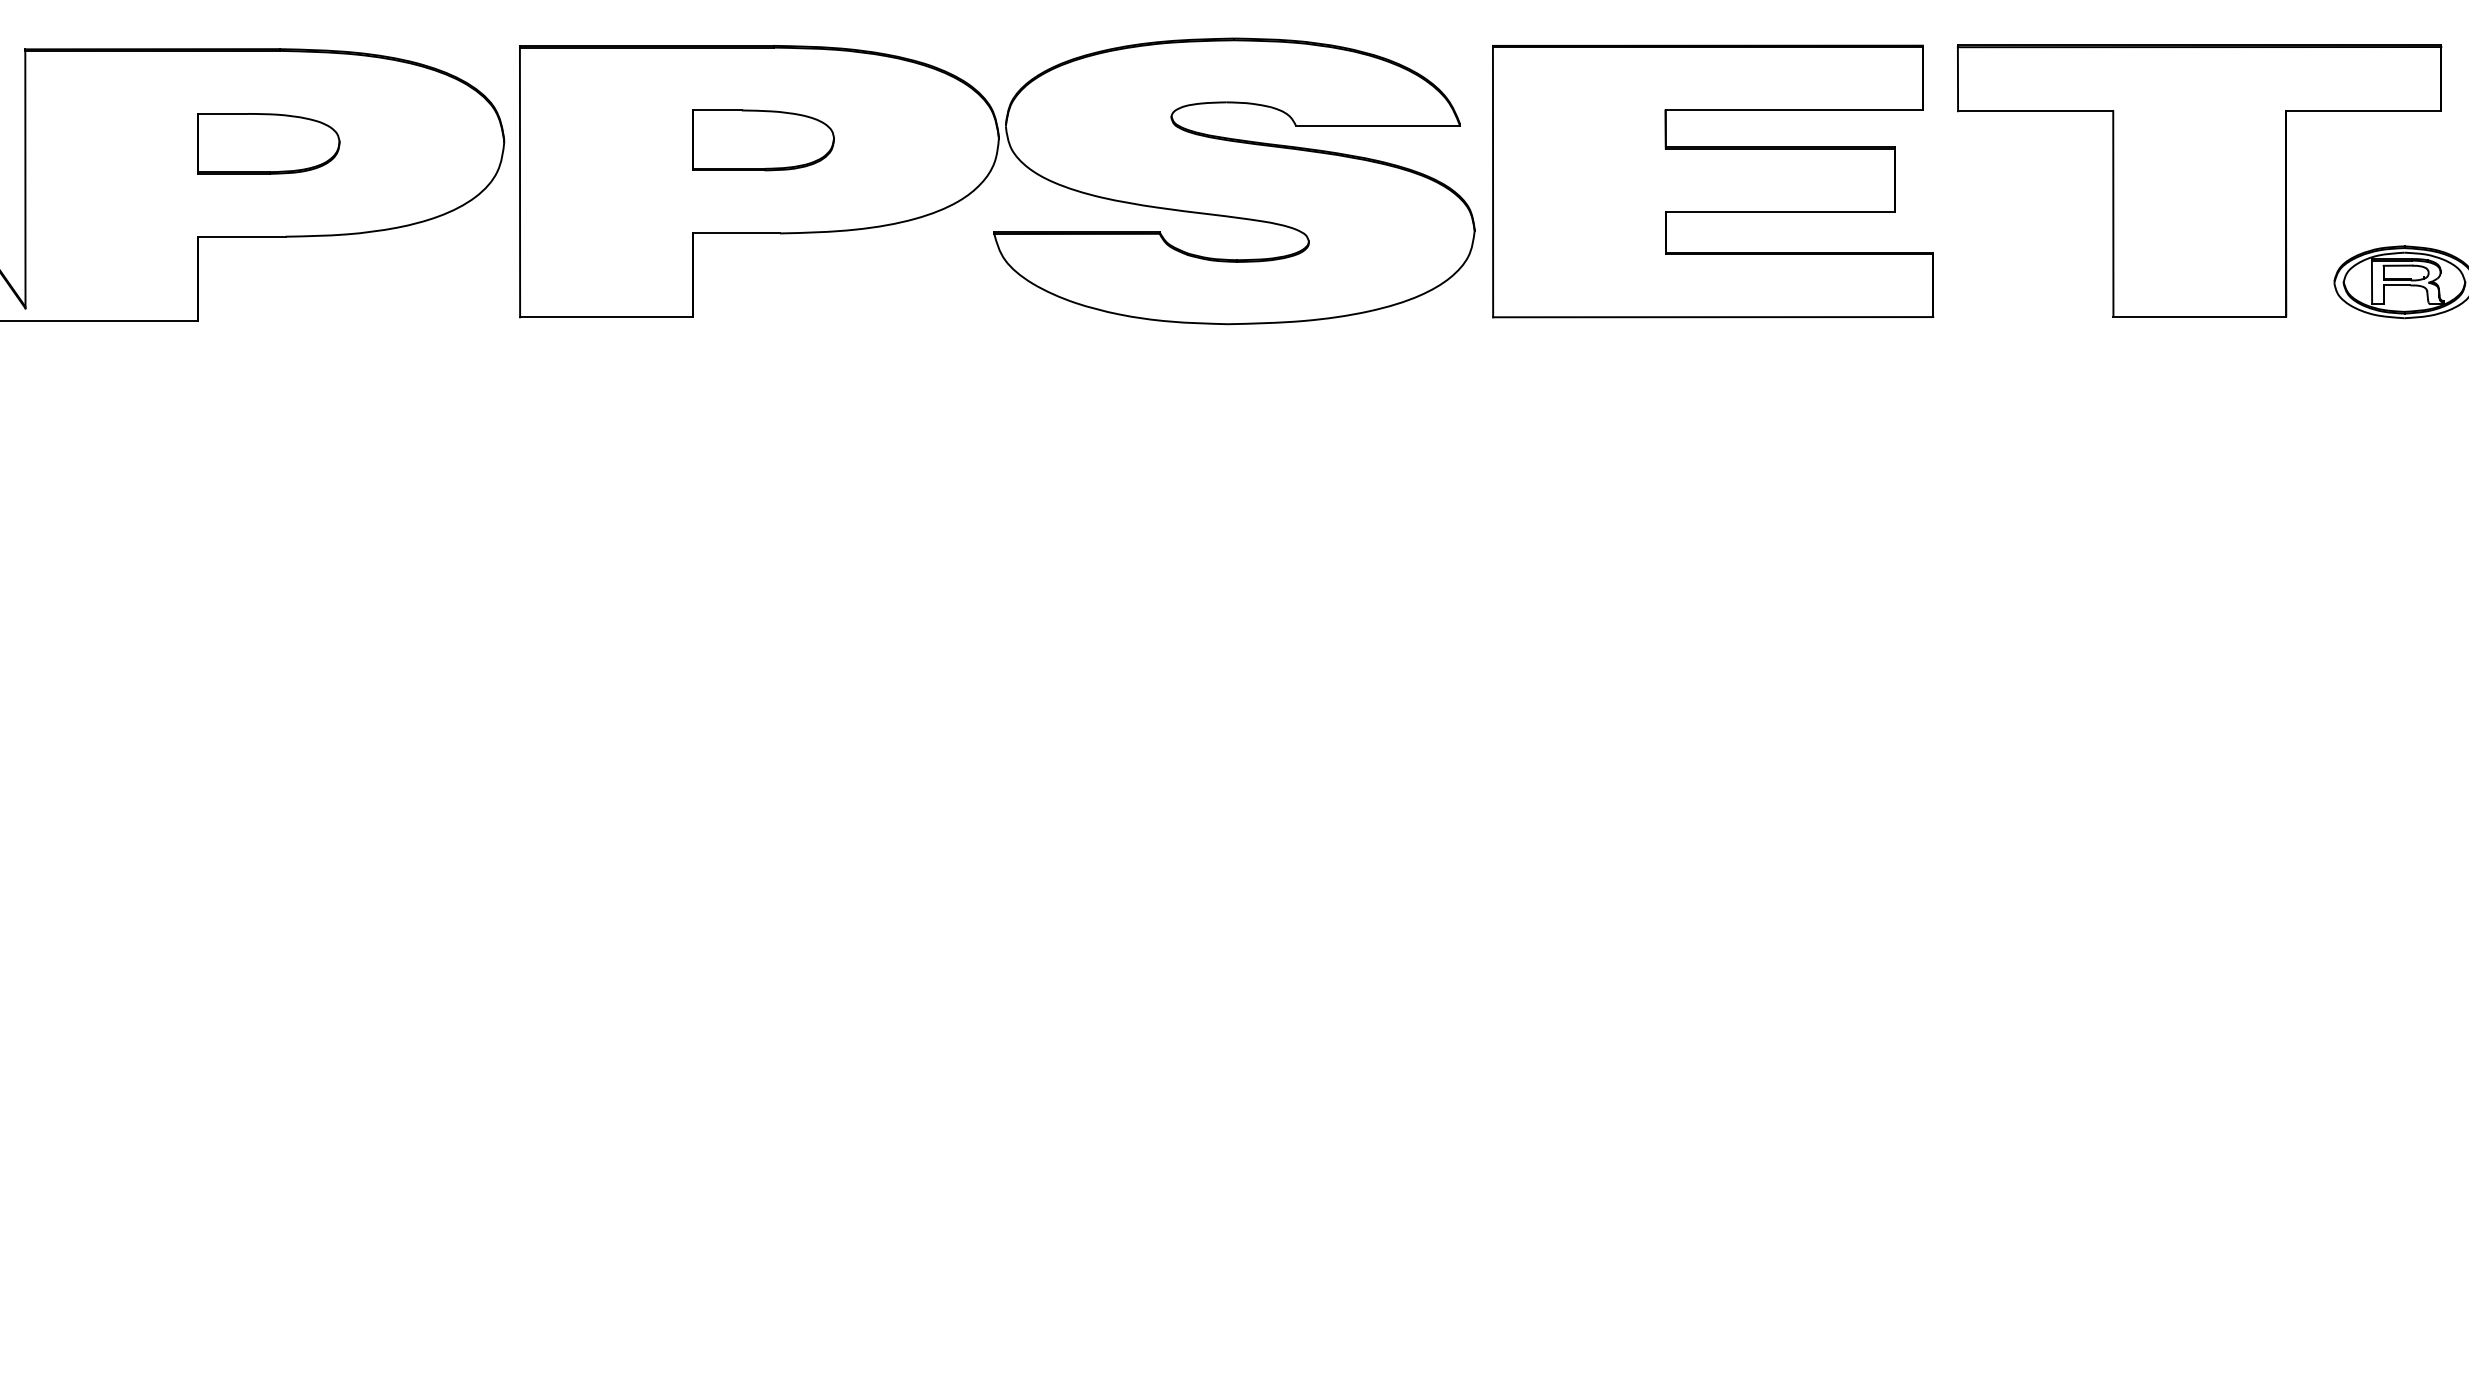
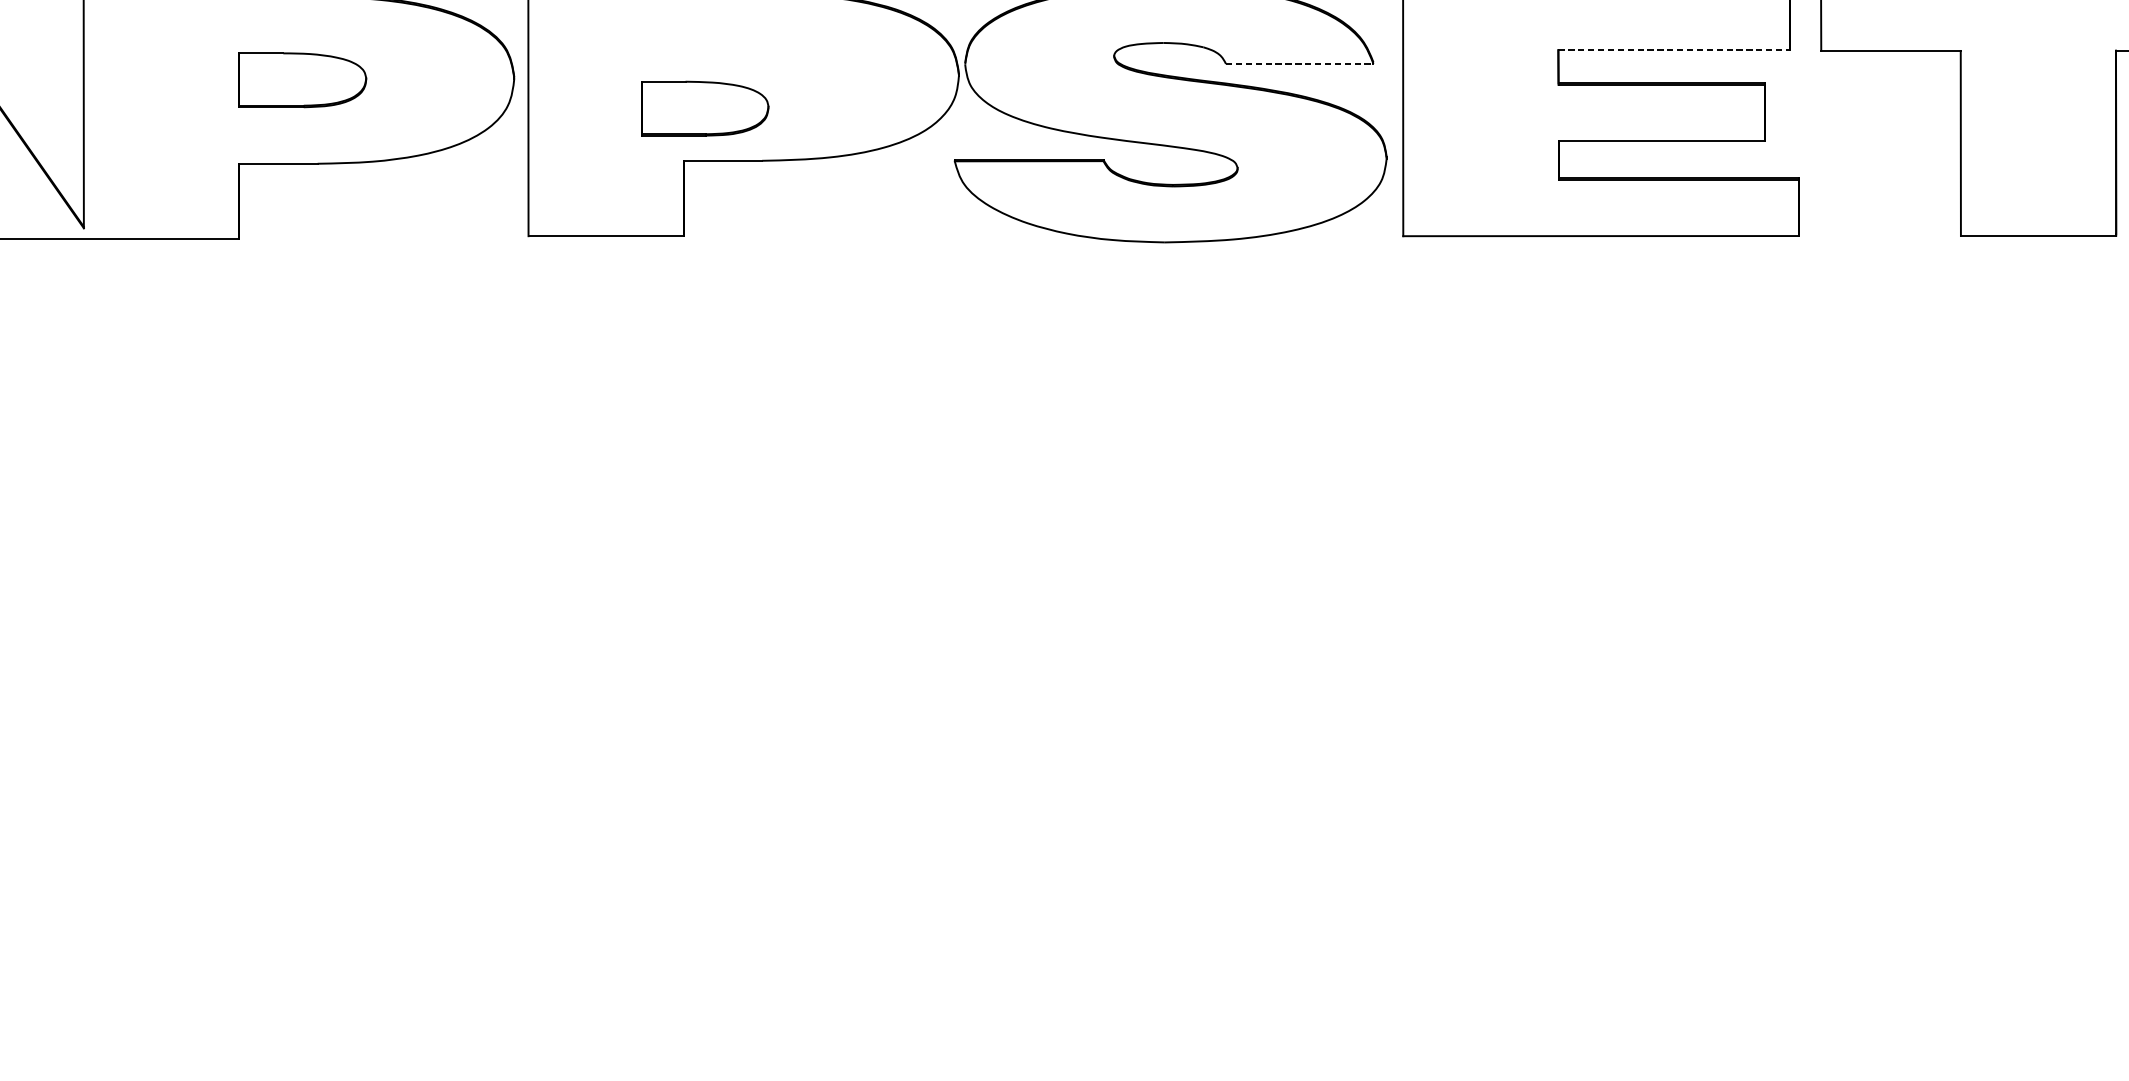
line: (1794, 110) -> (1674, 50), solid -> dashed
line: (1378, 125) -> (1300, 63), solid -> dashed
part: (763, 140) -> (705, 108), moved

